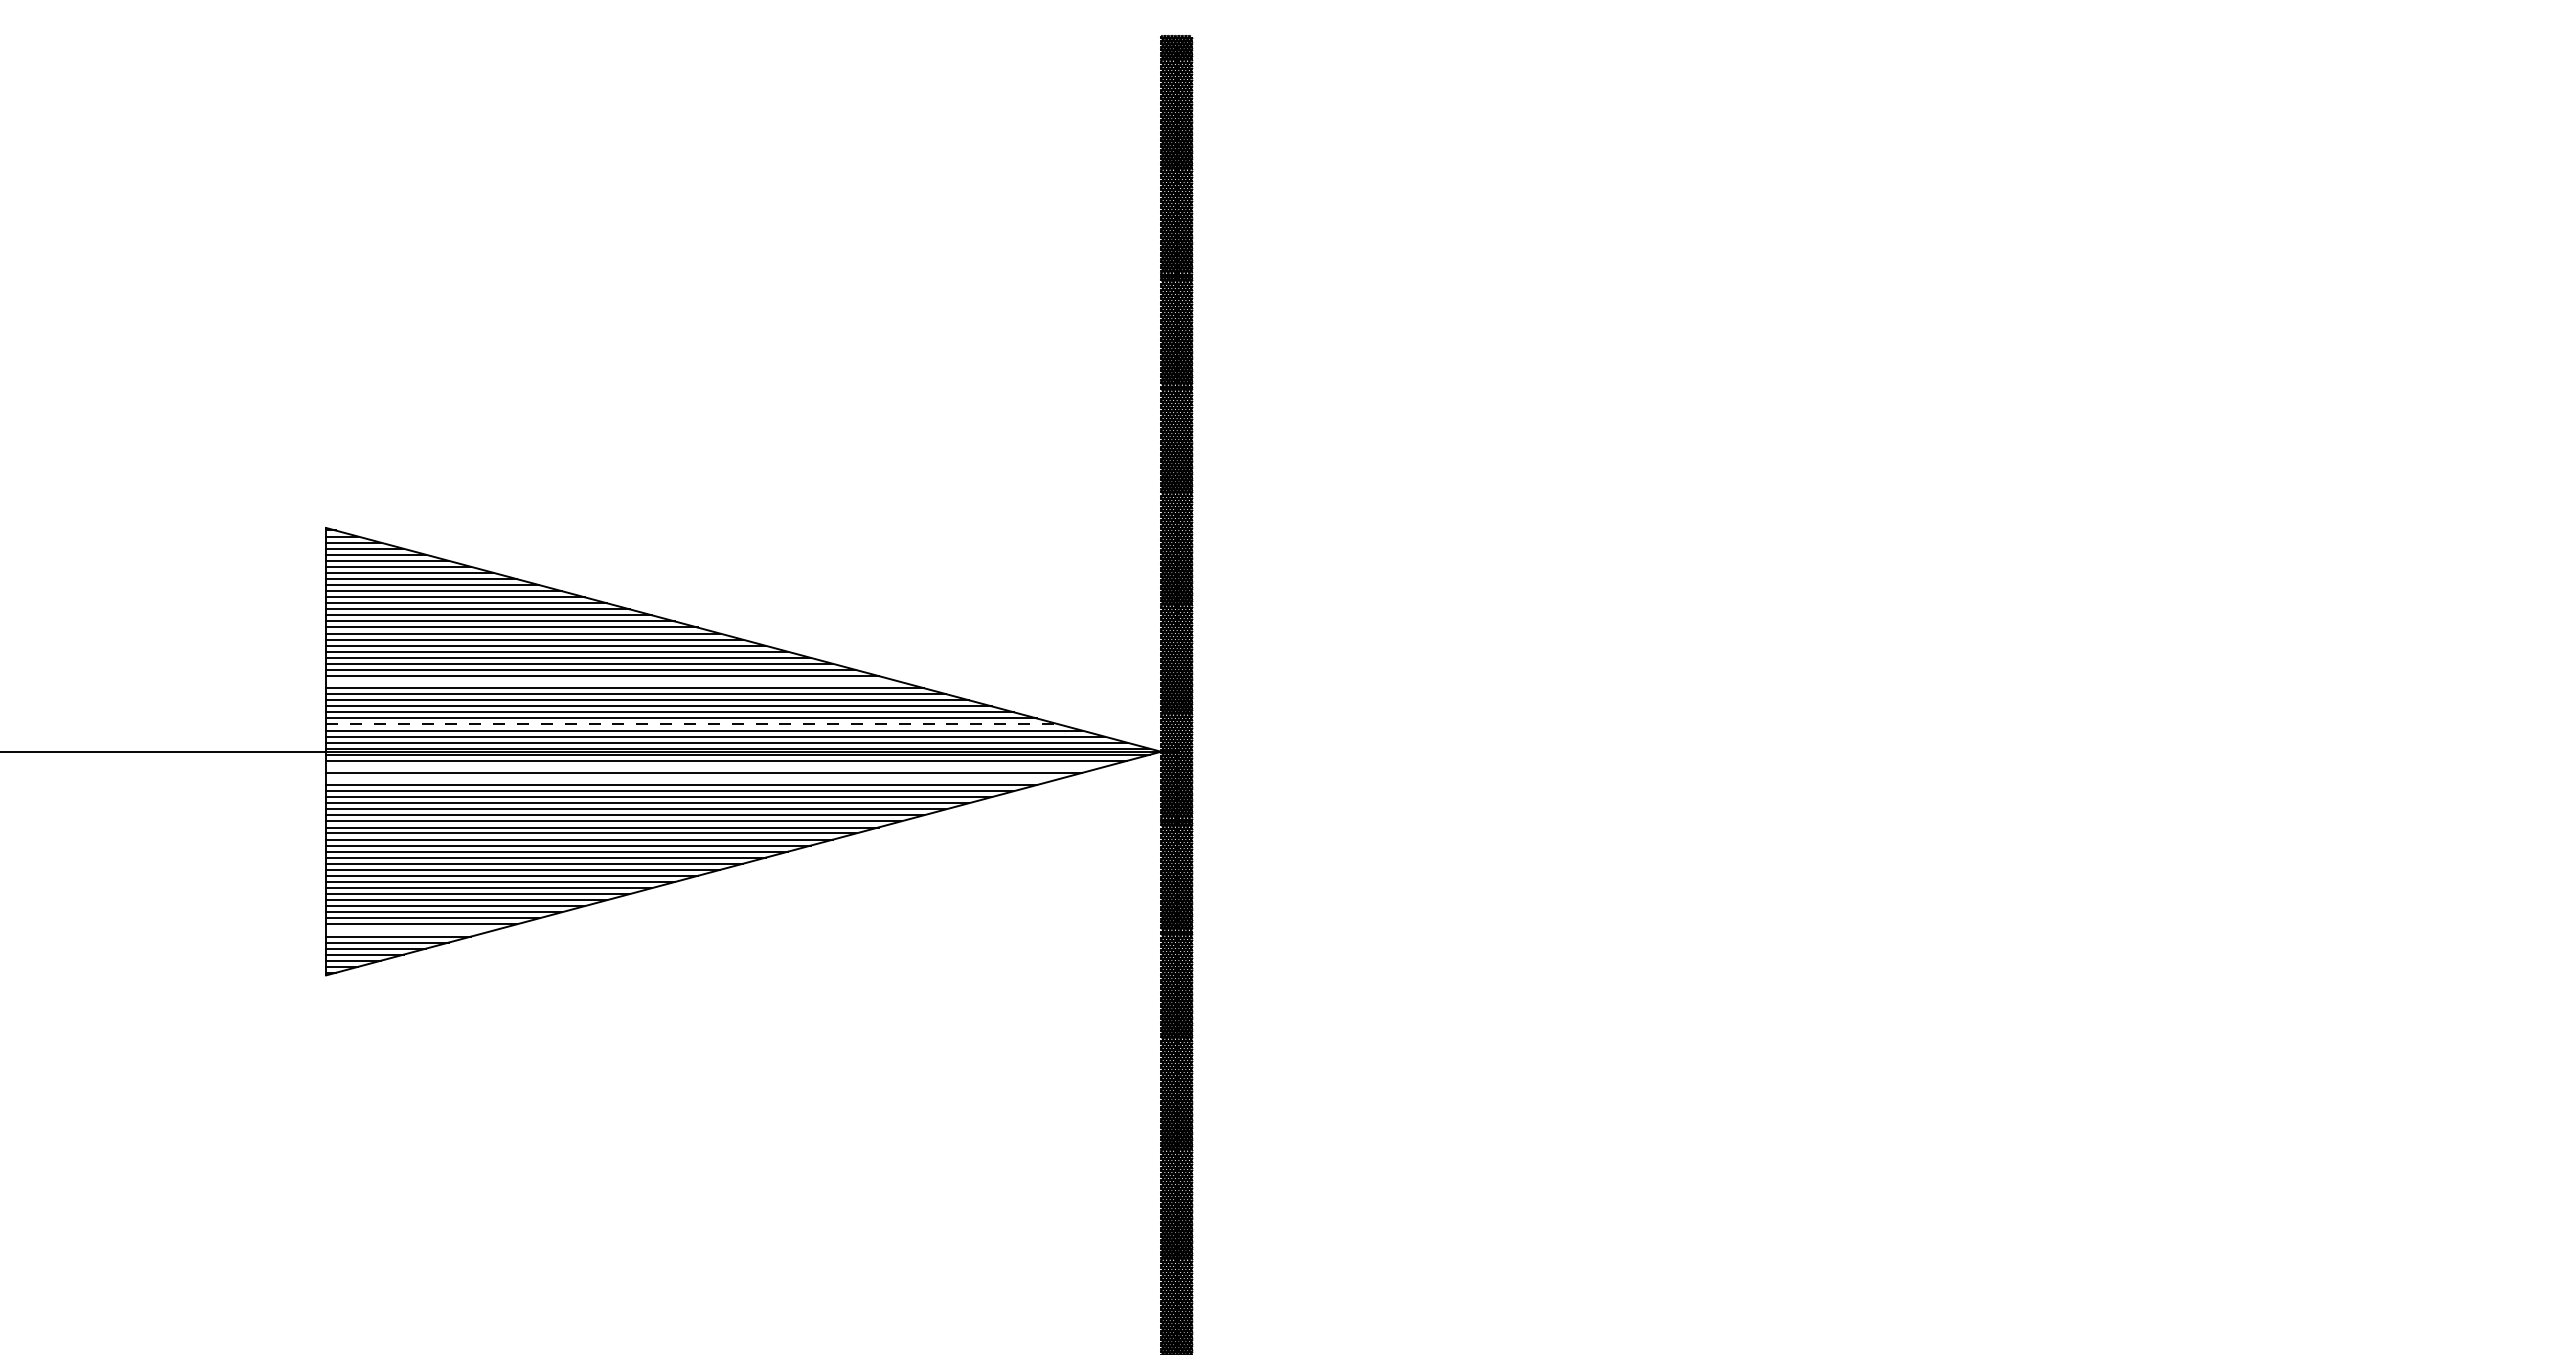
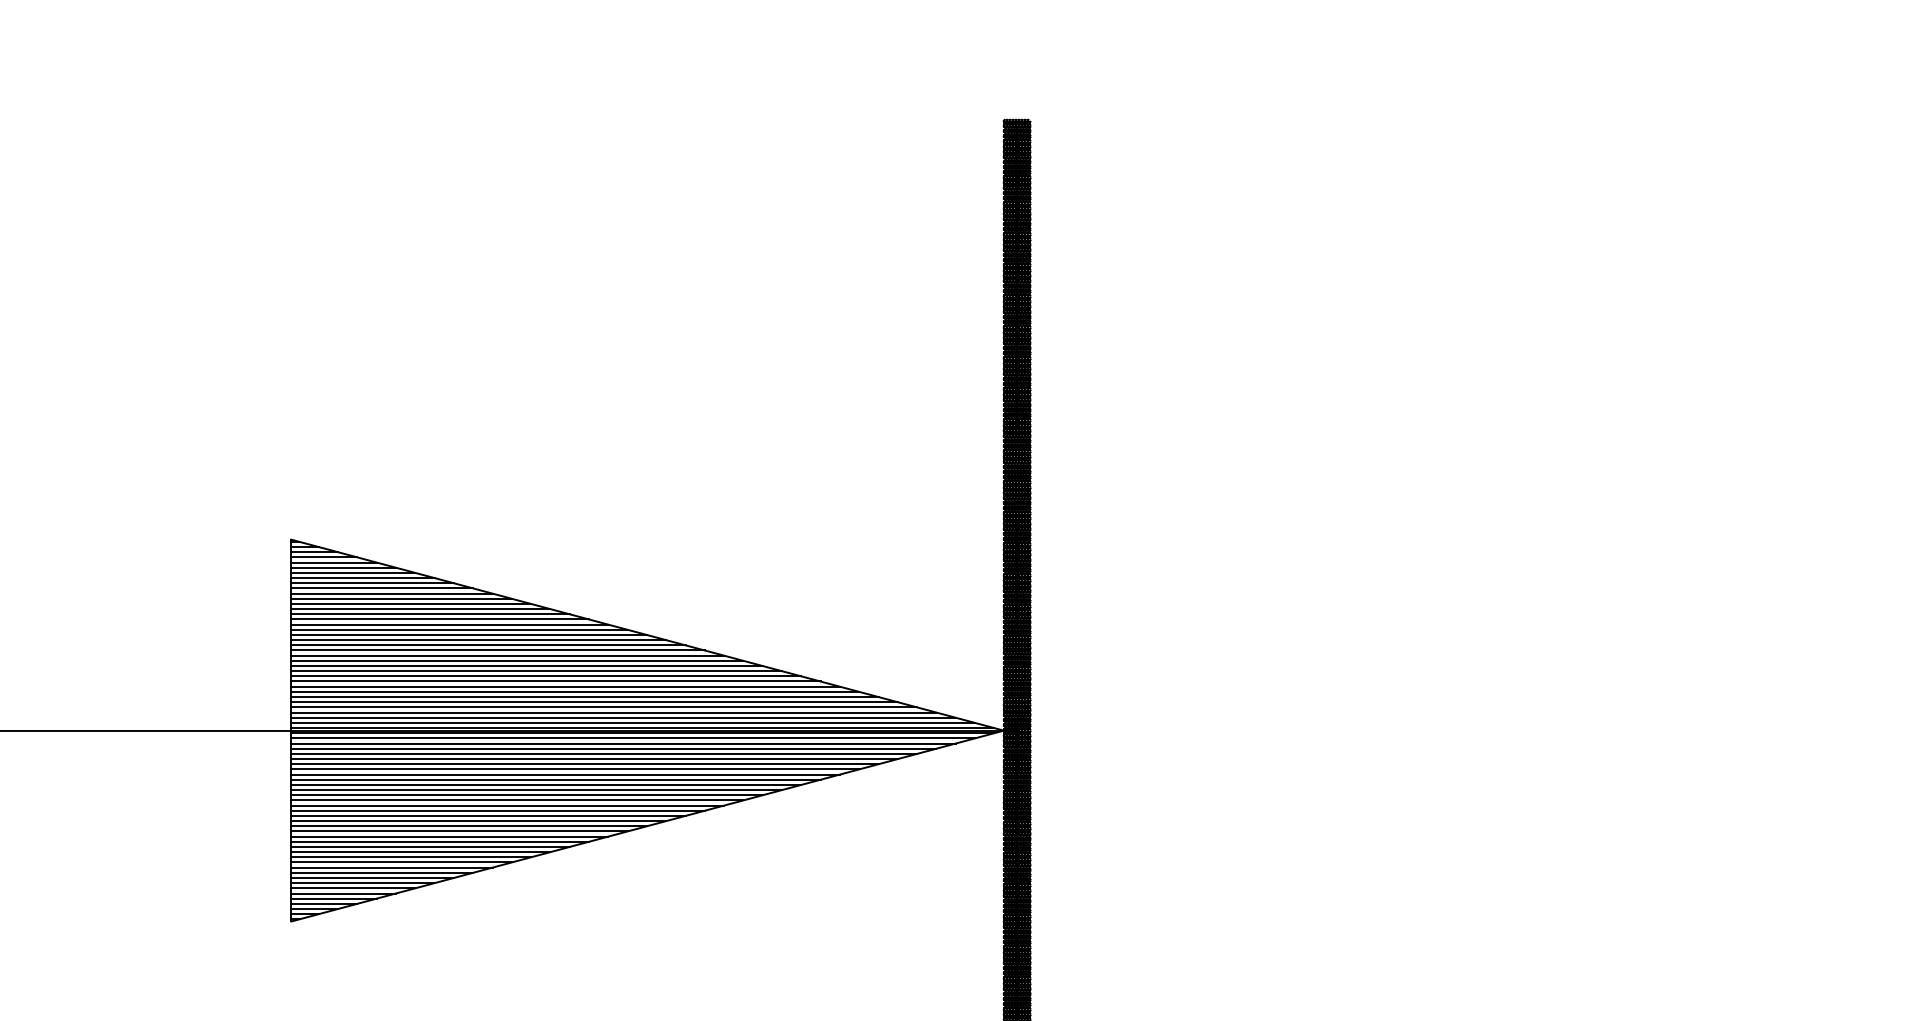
line: (613, 681) -> (536, 670), added
line: (692, 724) -> (604, 707), dashed -> solid
line: (715, 766) -> (623, 743), added
line: (692, 778) -> (604, 753), added
line: (410, 930) -> (363, 883), added

